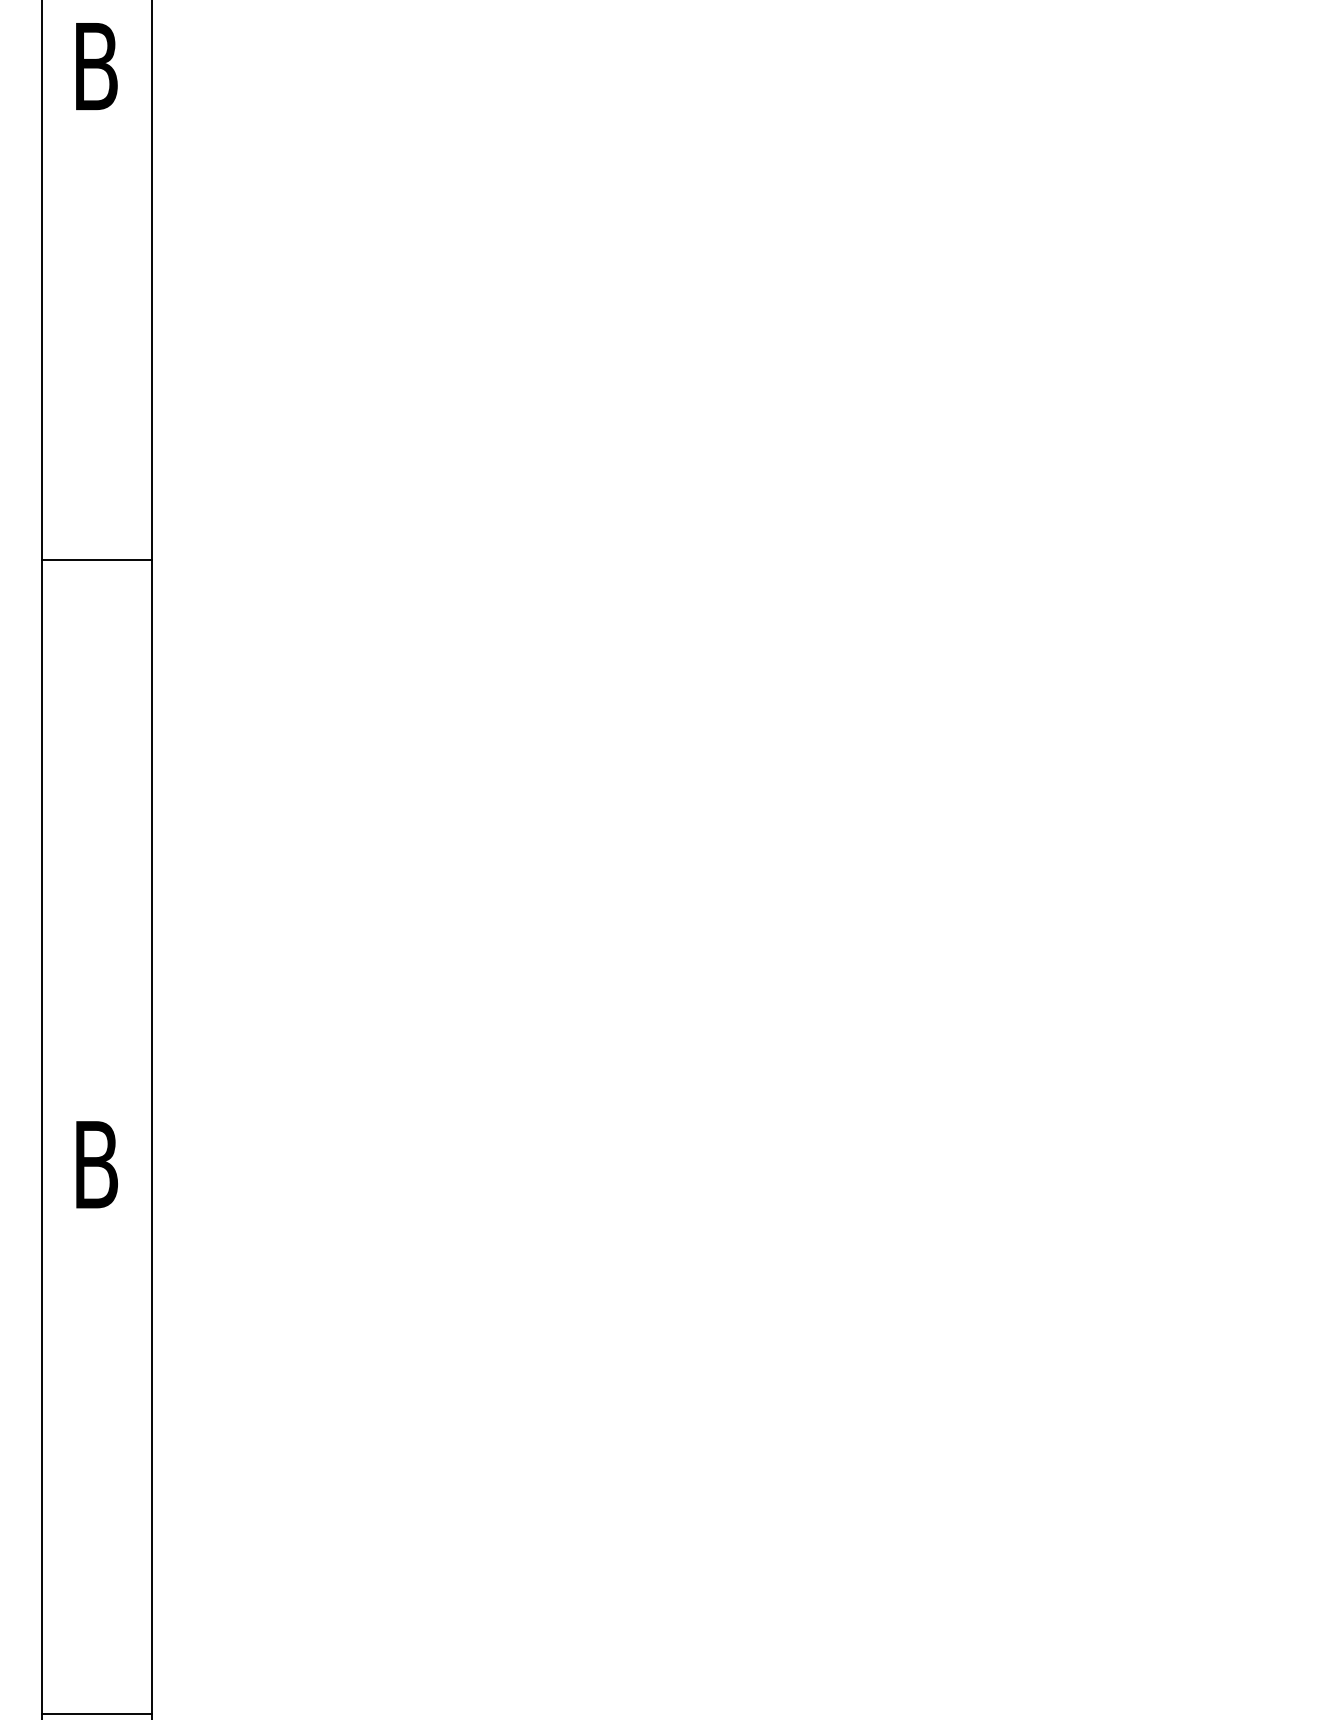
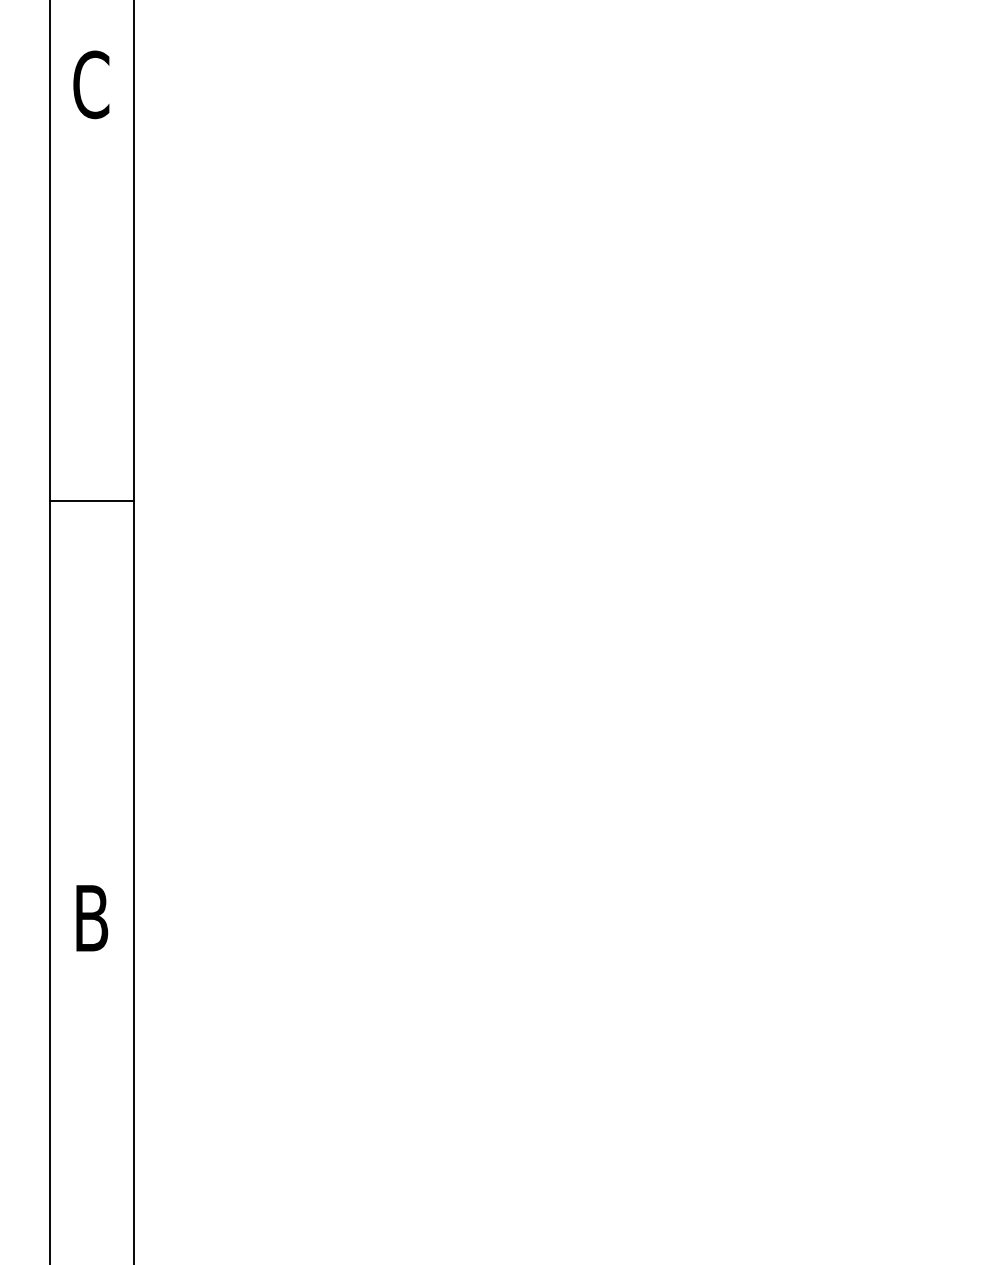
text: (95, 66) -> (91, 84), B -> C
line: (96, 560) -> (91, 501), moved

